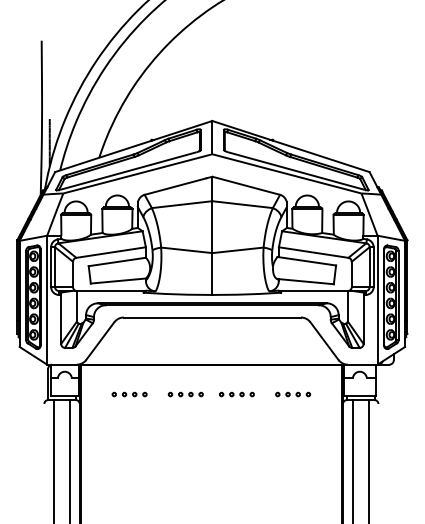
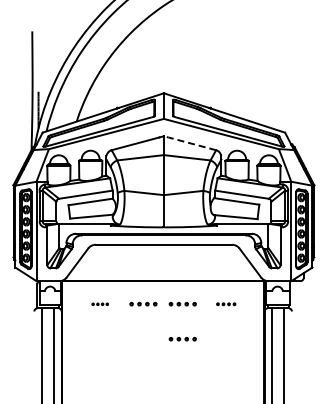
line: (245, 186) -> (189, 143), solid -> dashed
part: (130, 394) -> (100, 304), size x0.6
part: (293, 394) -> (226, 304), size x0.7
part: (236, 440) -> (182, 339), added

